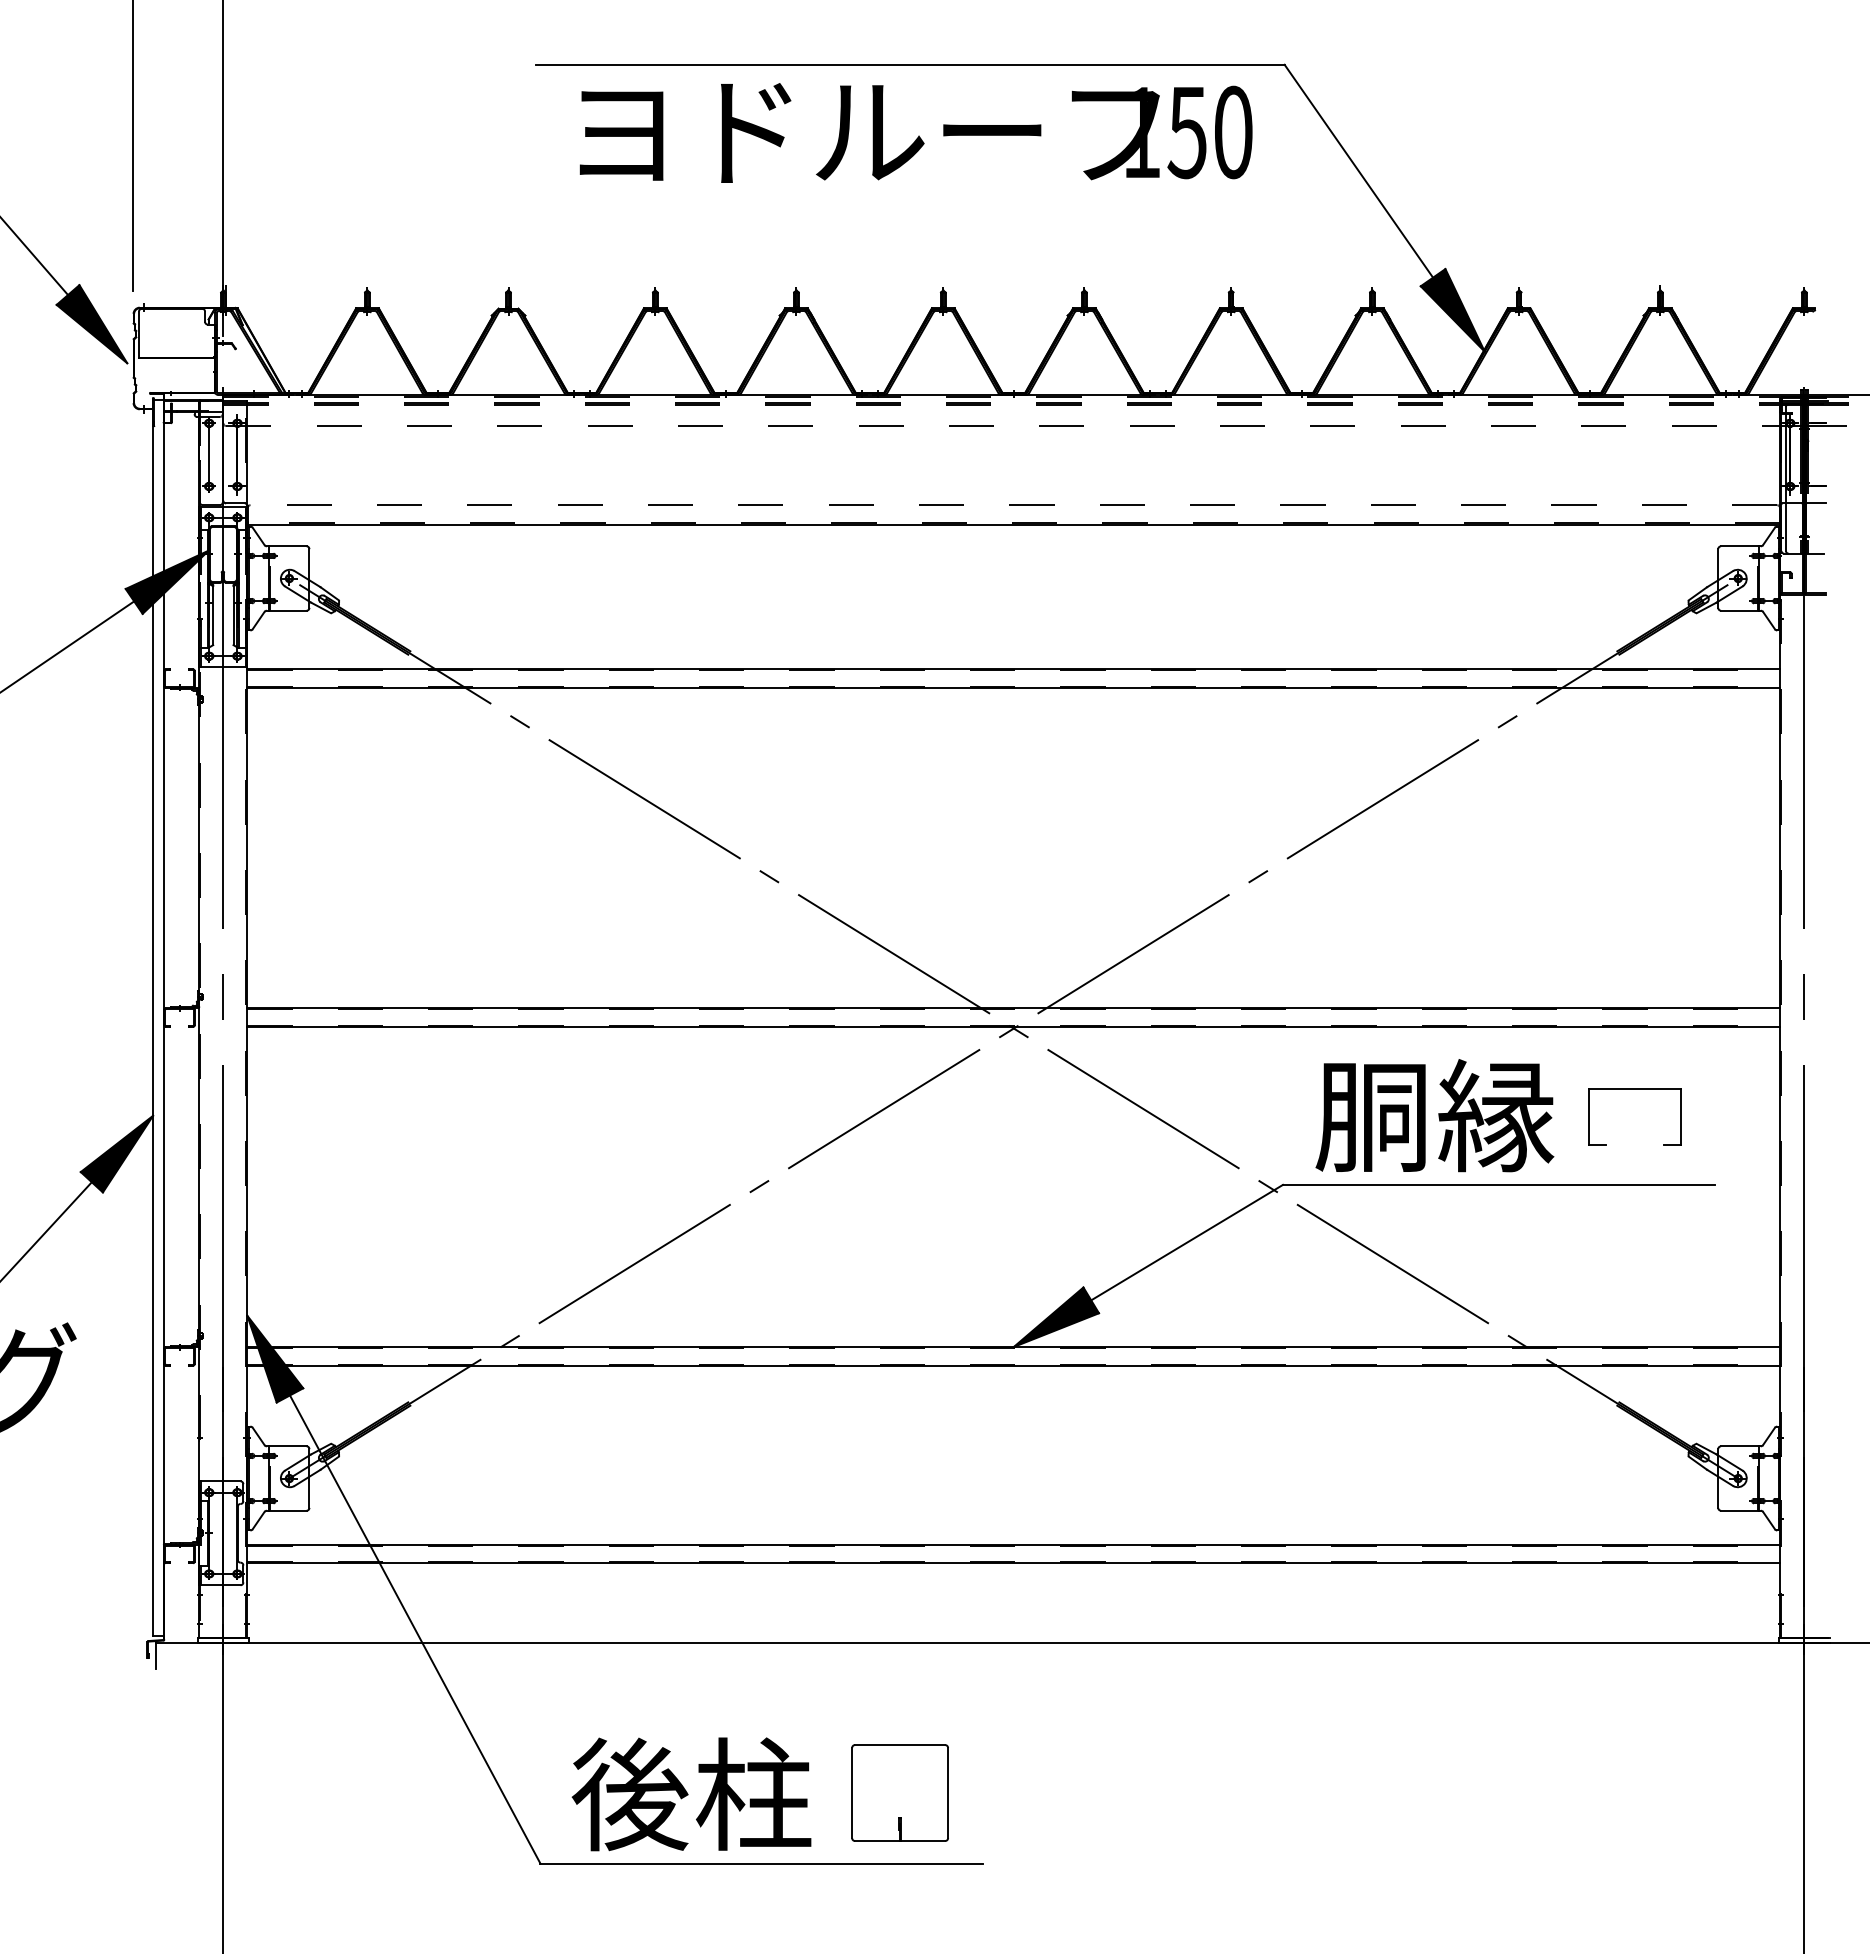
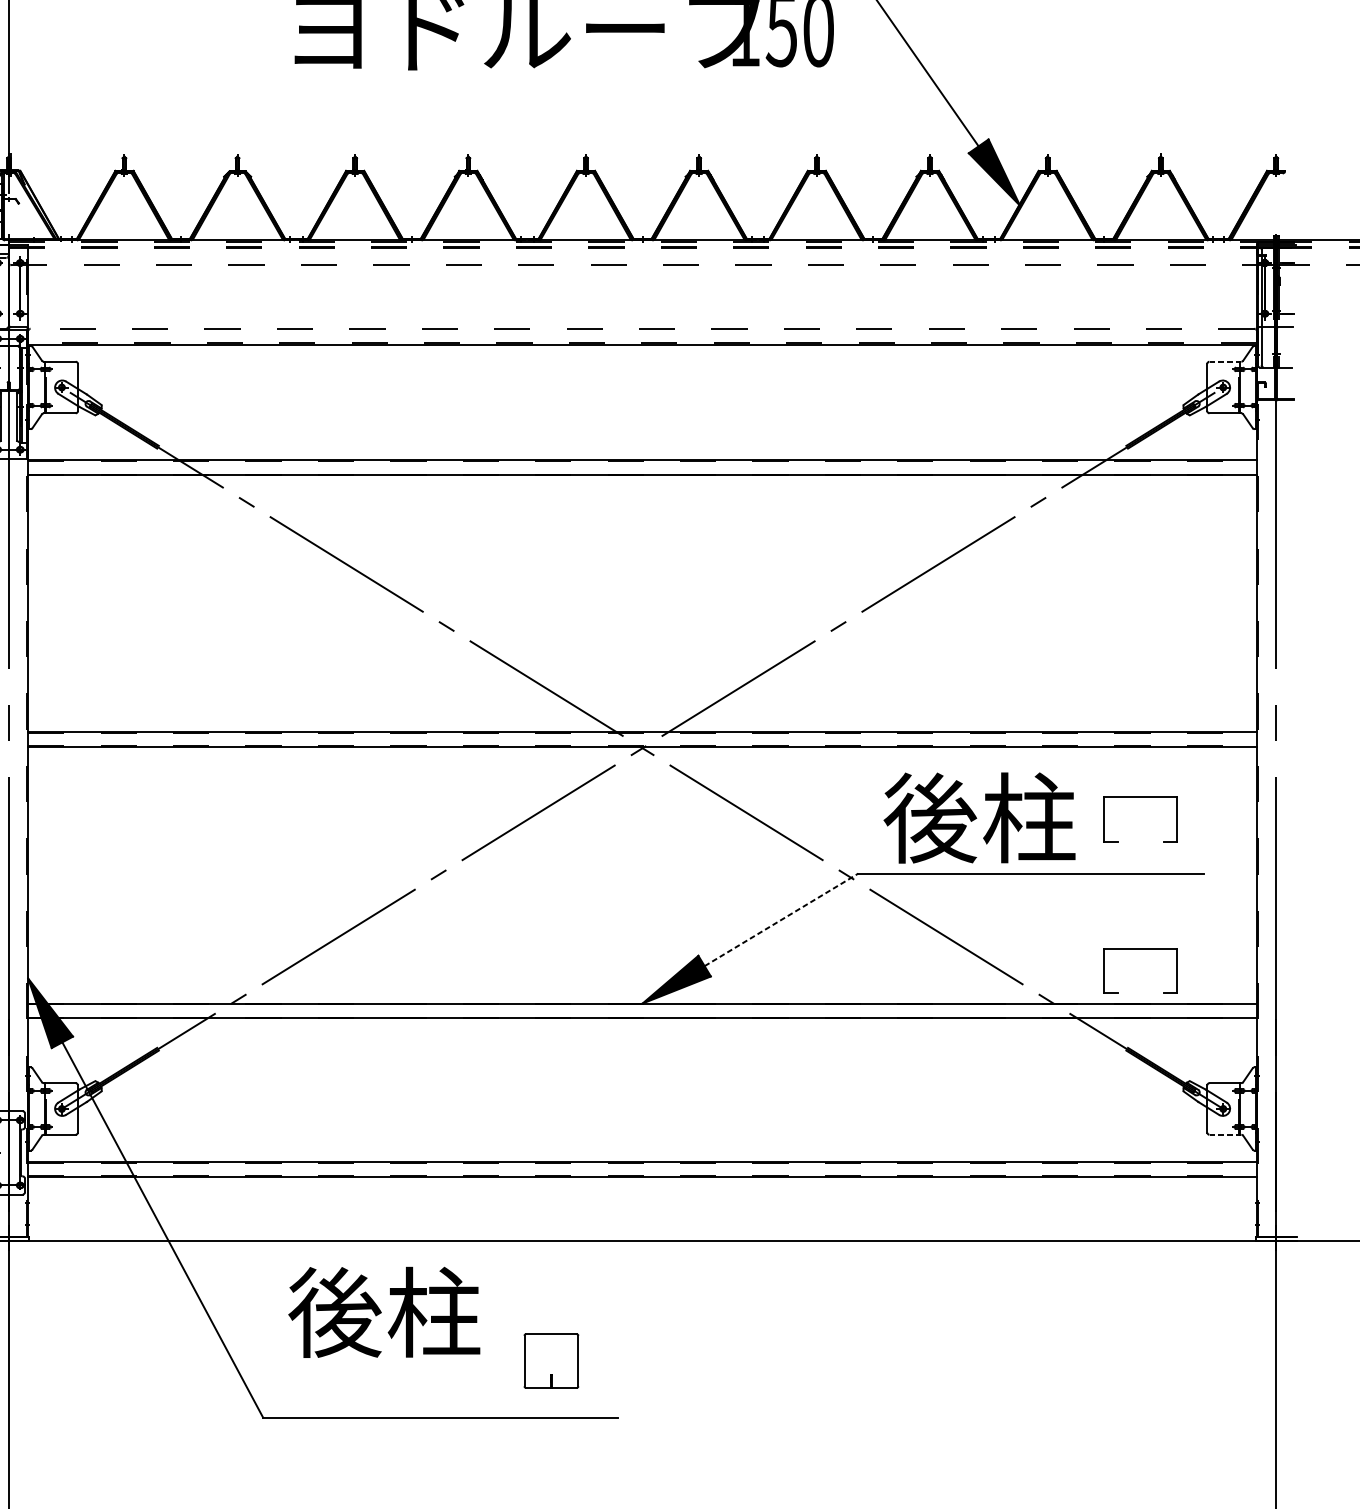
line: (1740, 546) -> (1225, 361), solid -> dashed
text: (1434, 1115) -> (979, 817), 胴縁 -> 後柱
line: (1187, 1242) -> (781, 919), solid -> dashed
part: (1634, 1278) -> (1140, 948), added
line: (1740, 1510) -> (1225, 1134), solid -> dashed
part: (899, 1792) -> (550, 1360), size x0.7
text: (691, 1794) -> (384, 1312), moved

